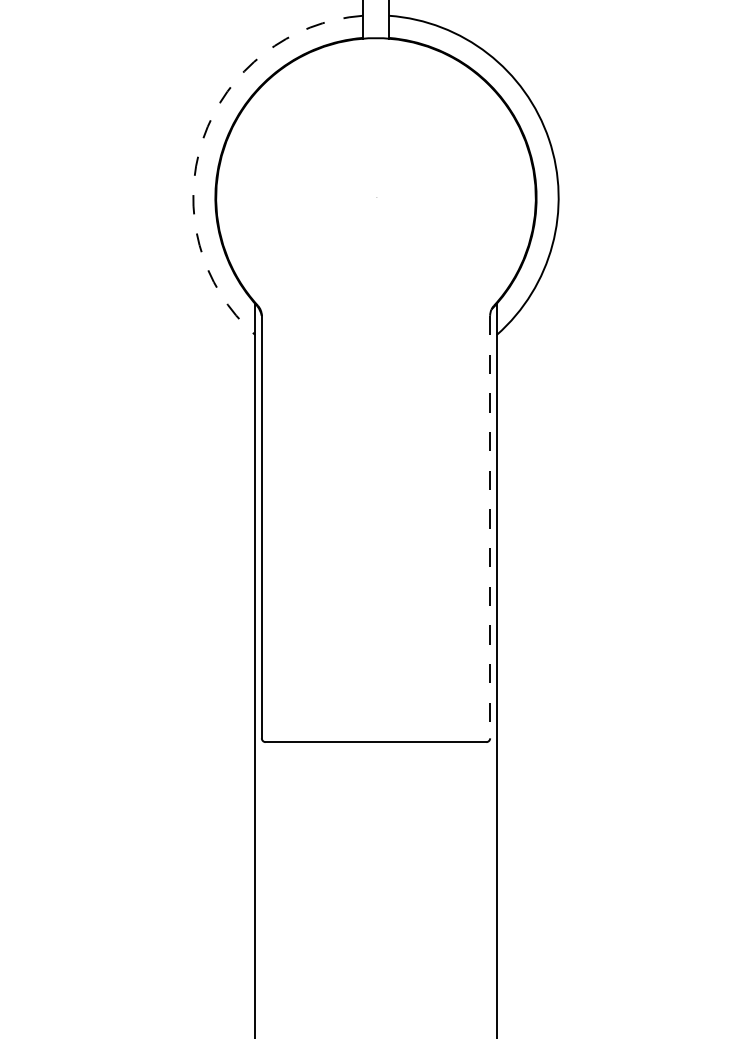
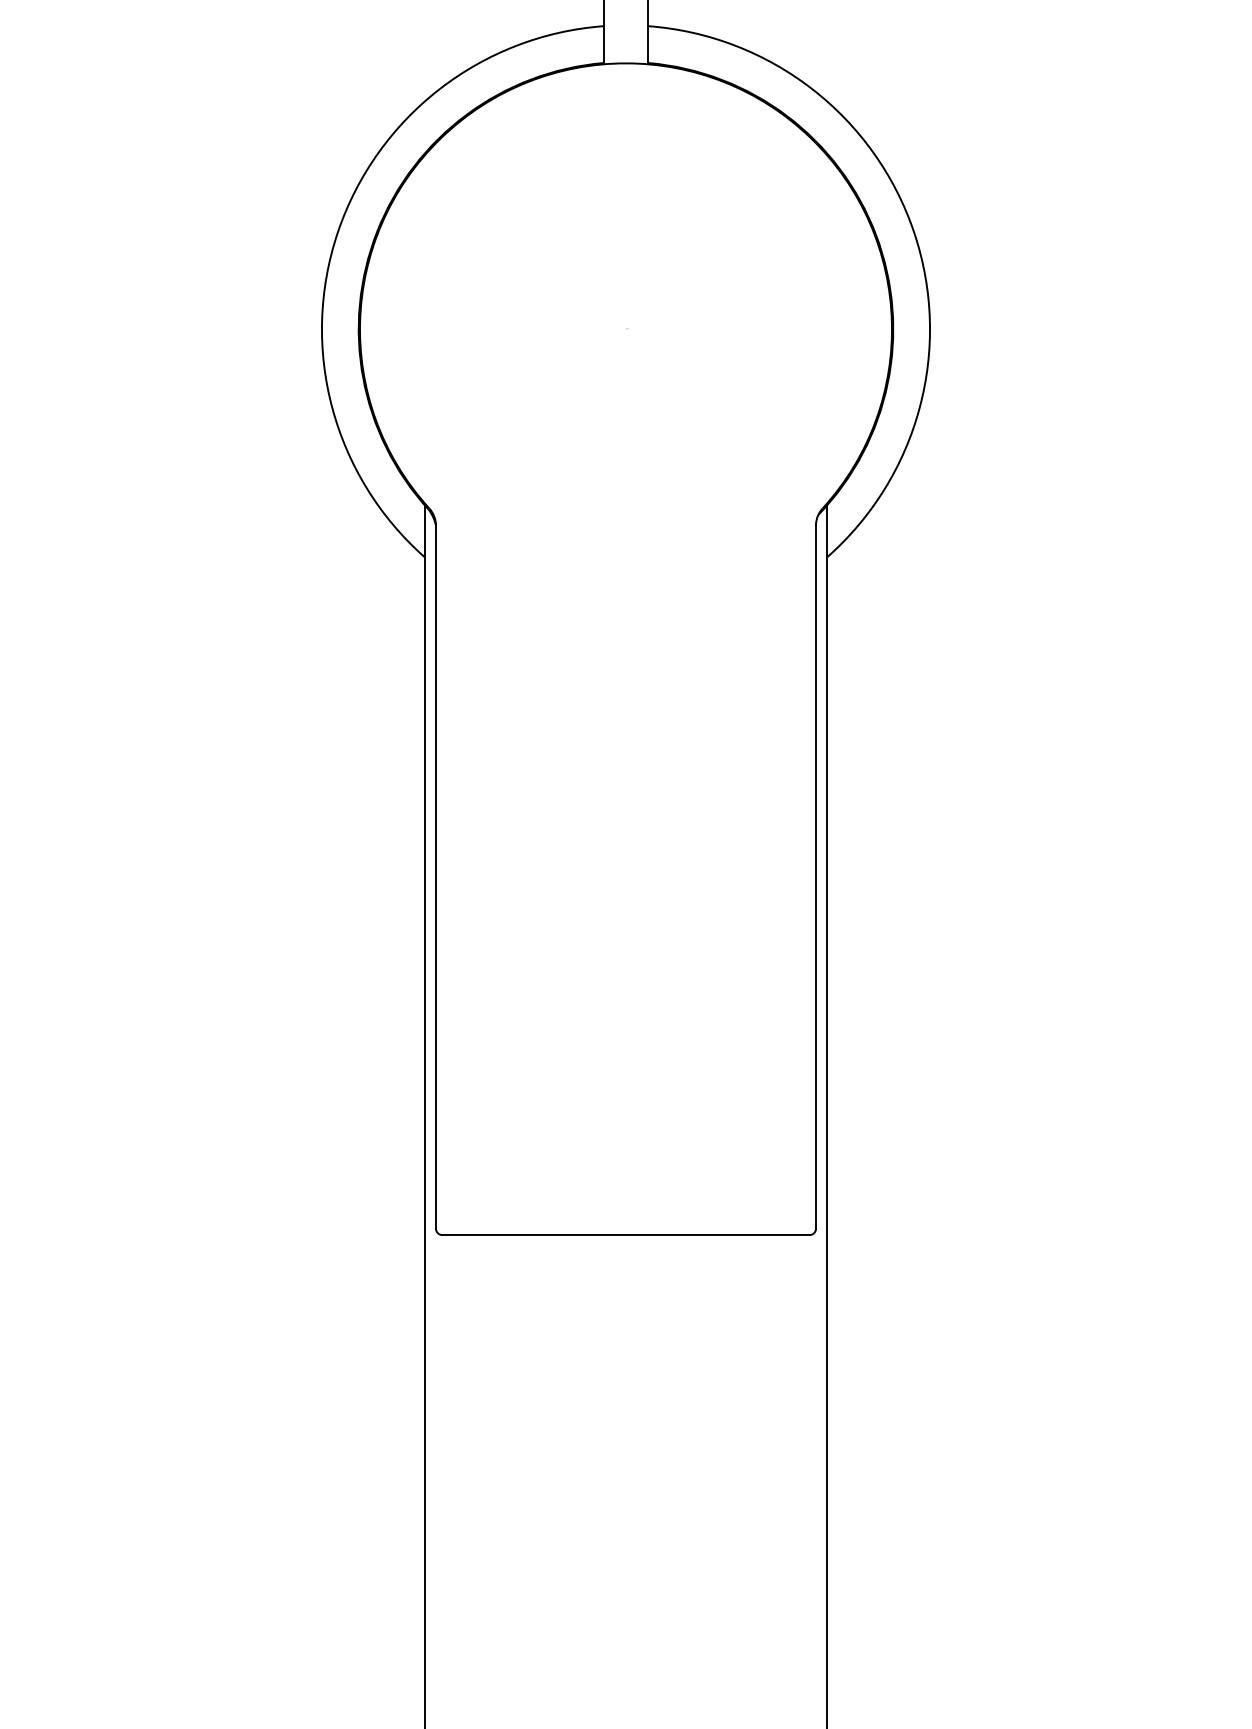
arc: (202, 139) -> (337, 232), dashed -> solid
line: (490, 527) -> (816, 877), dashed -> solid

